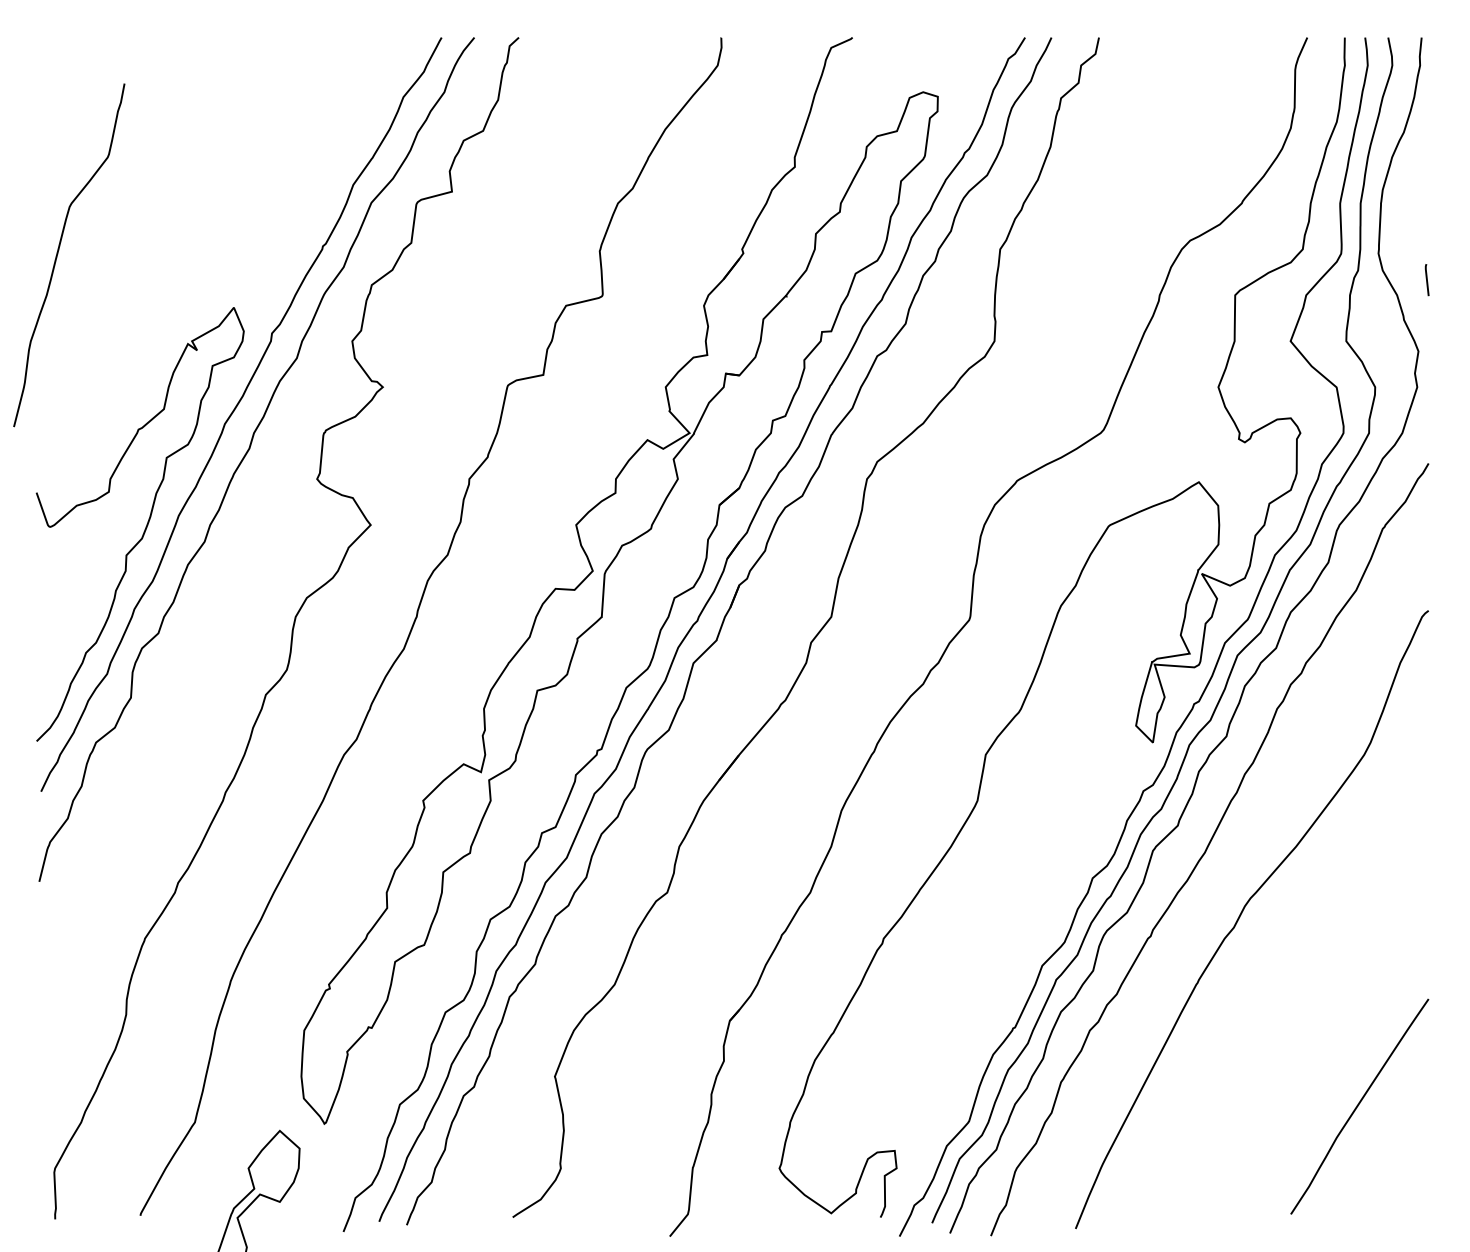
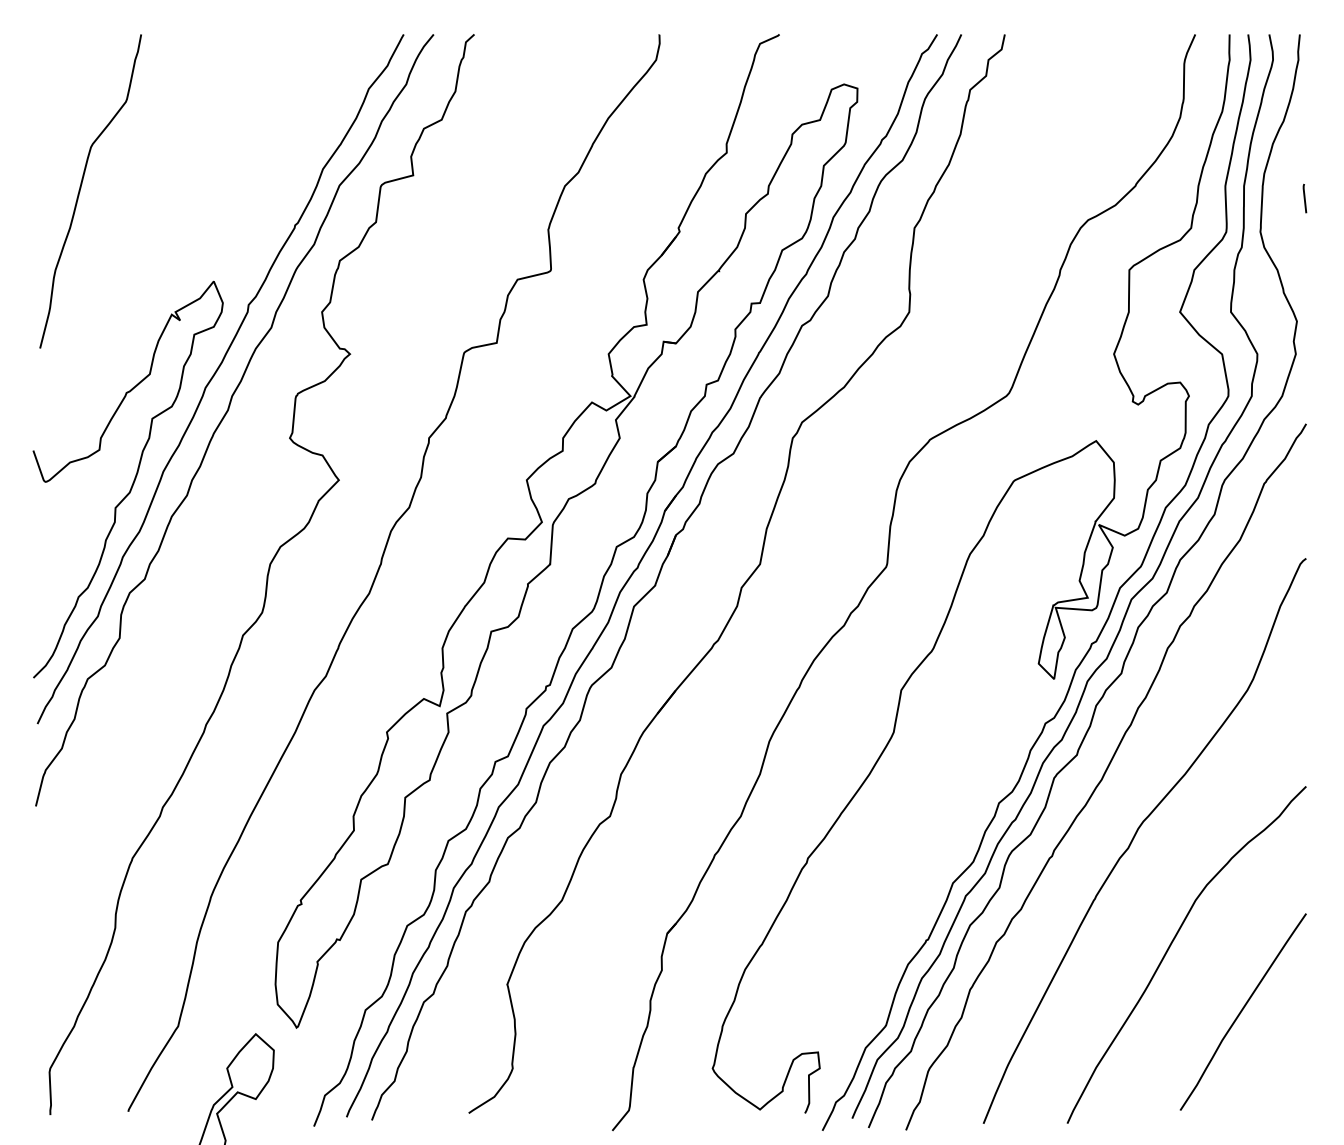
curve: (58, 254) -> (80, 190), moved
line: (1426, 280) -> (1304, 198), moved
curve: (1280, 1035) -> (1170, 946), added

